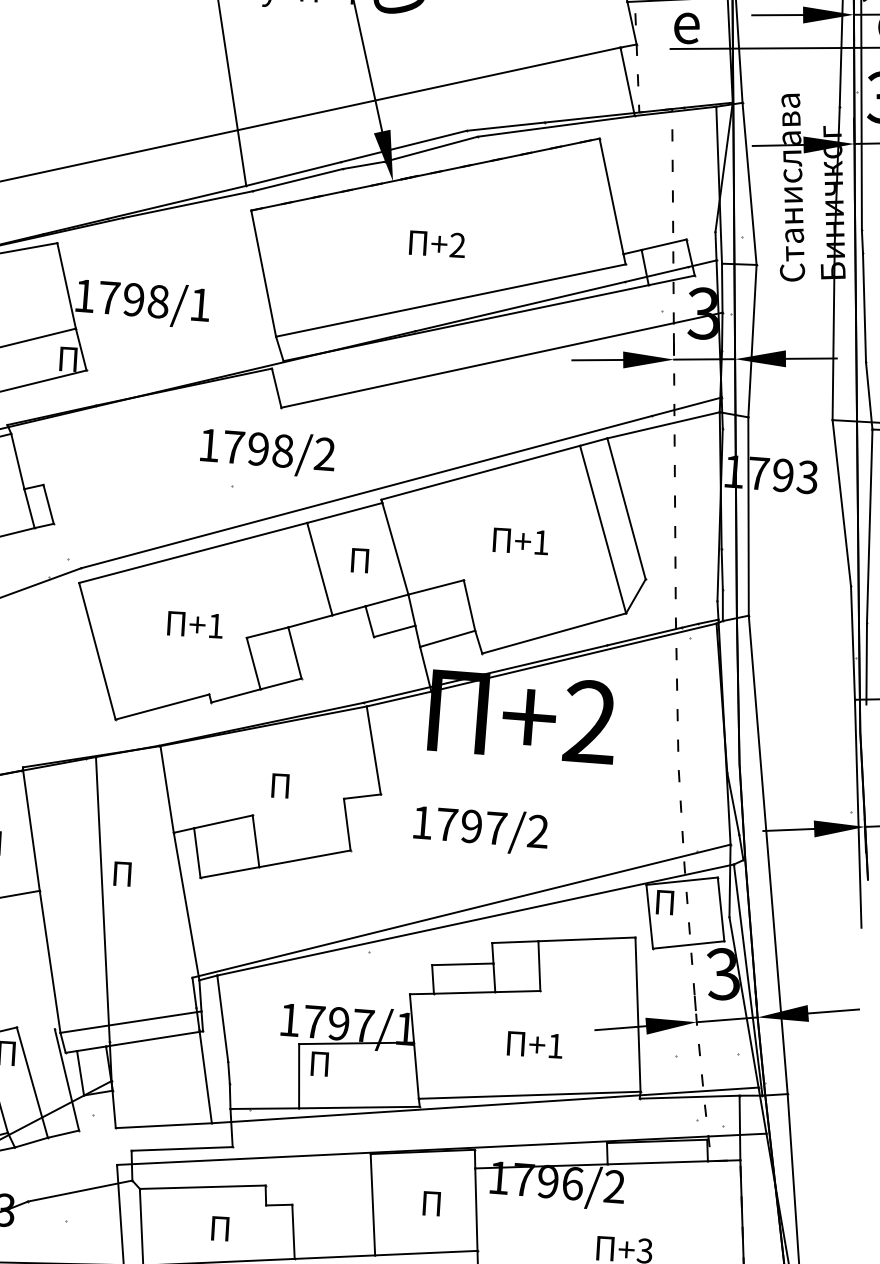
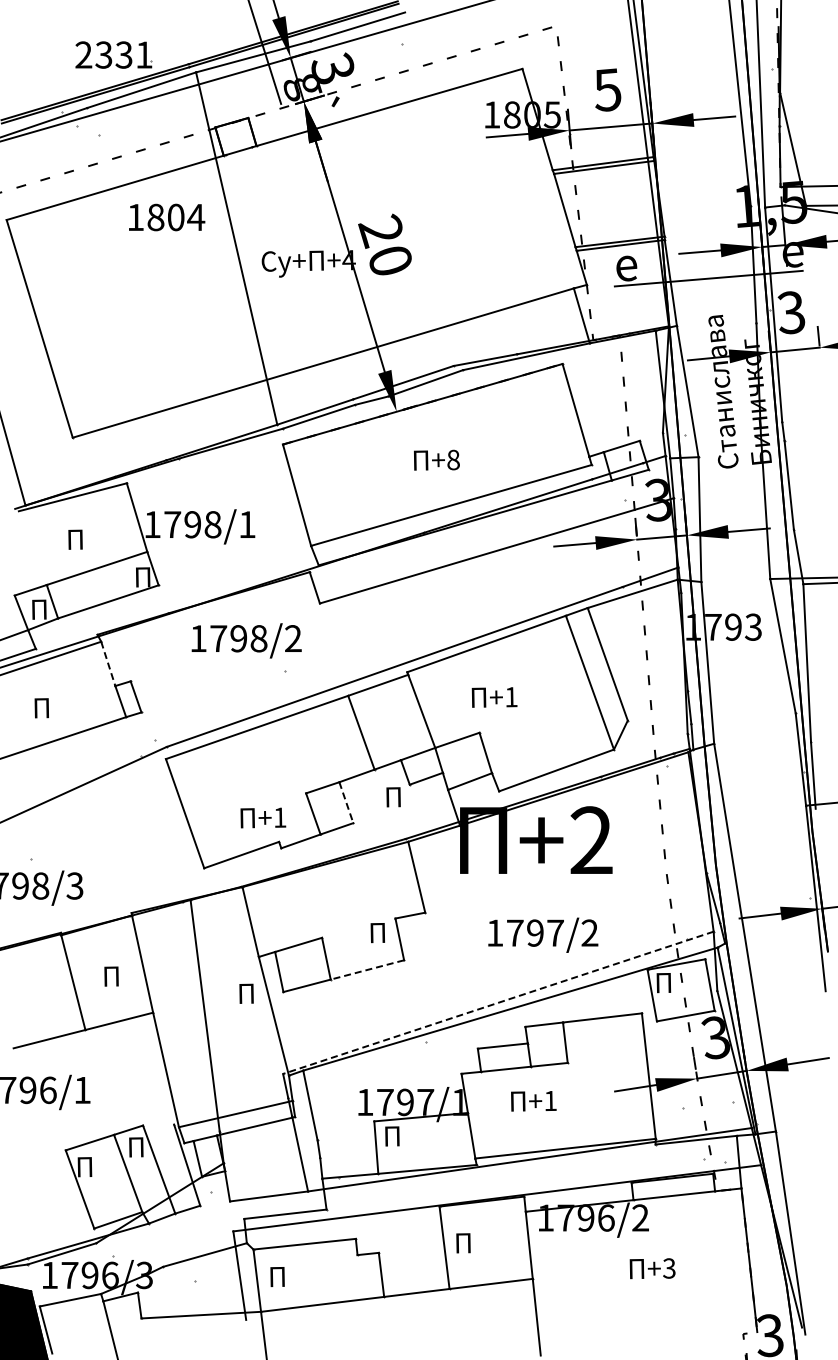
text: (457, 244) -> (453, 459), +2 -> +8
text: (267, 452) -> (246, 640), moved
line: (18, 462) -> (108, 664), solid -> dashed
text: (520, 541) -> (494, 697), moved
text: (359, 560) -> (393, 797), moved
text: (195, 624) -> (263, 817), moved
line: (295, 652) -> (346, 802), solid -> dashed
text: (279, 786) -> (377, 933), moved
text: (481, 828) -> (543, 934), moved
line: (305, 858) -> (367, 969), solid -> dashed
text: (122, 873) -> (246, 993), moved
line: (461, 910) -> (498, 1002), solid -> dashed
text: (534, 1045) -> (533, 1101), moved
text: (431, 1203) -> (463, 1243), moved
text: (220, 1228) -> (277, 1276), moved

